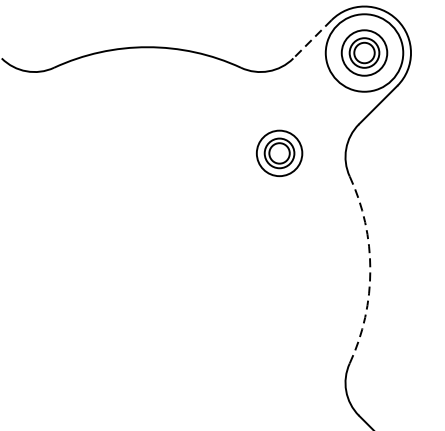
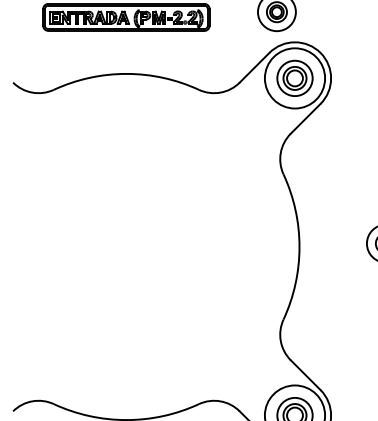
line: (312, 40) -> (254, 68), dashed -> solid
part: (278, 152) -> (228, 155), removed
arc: (370, 270) -> (299, 247), dashed -> solid

